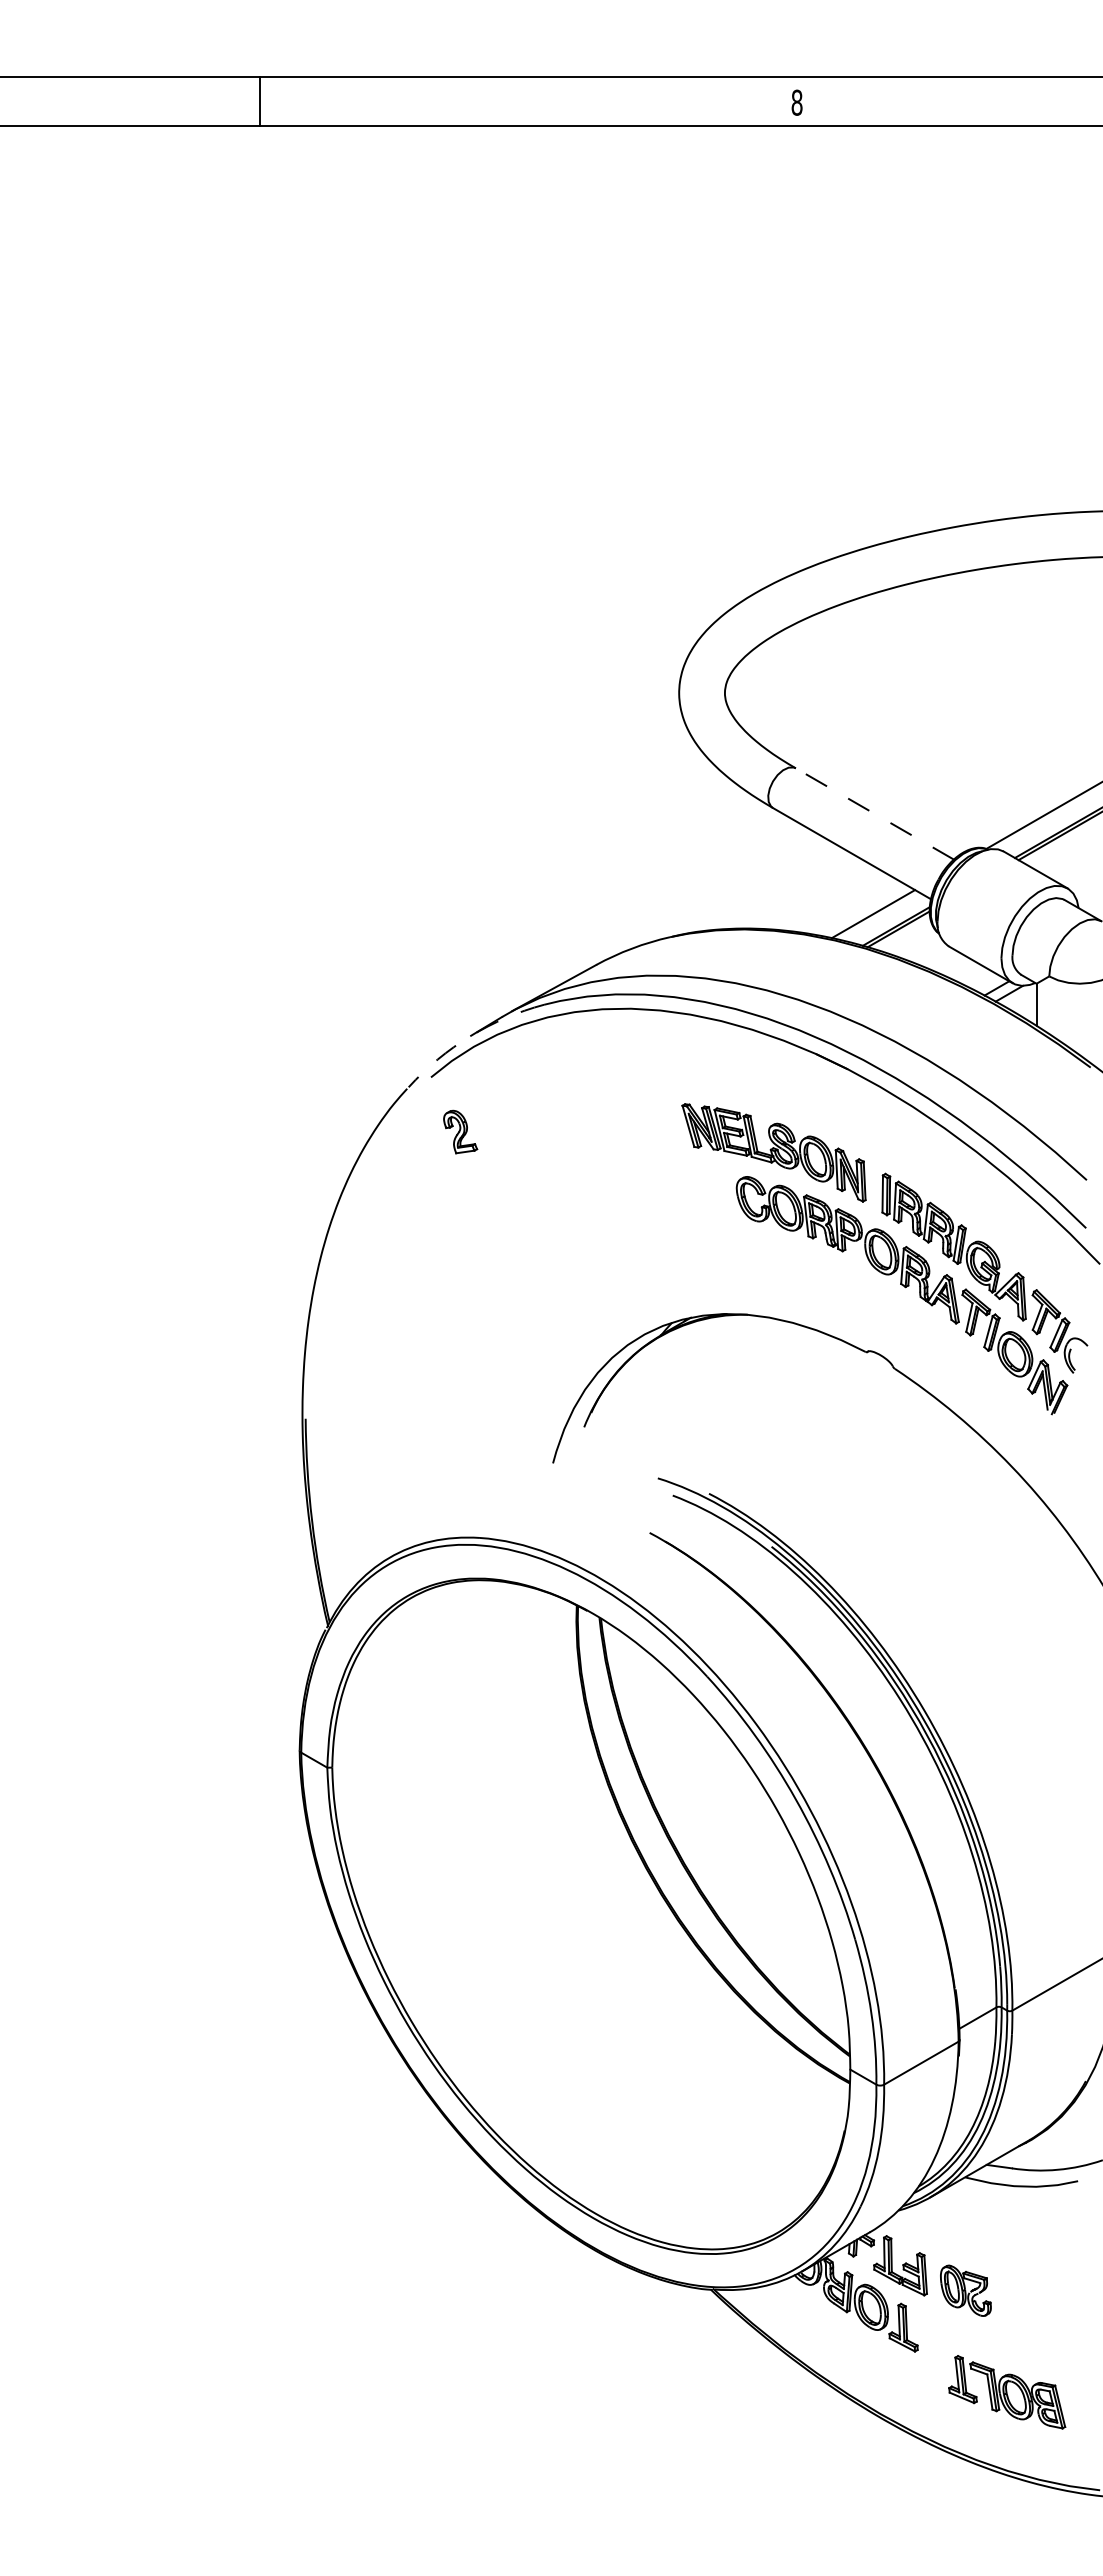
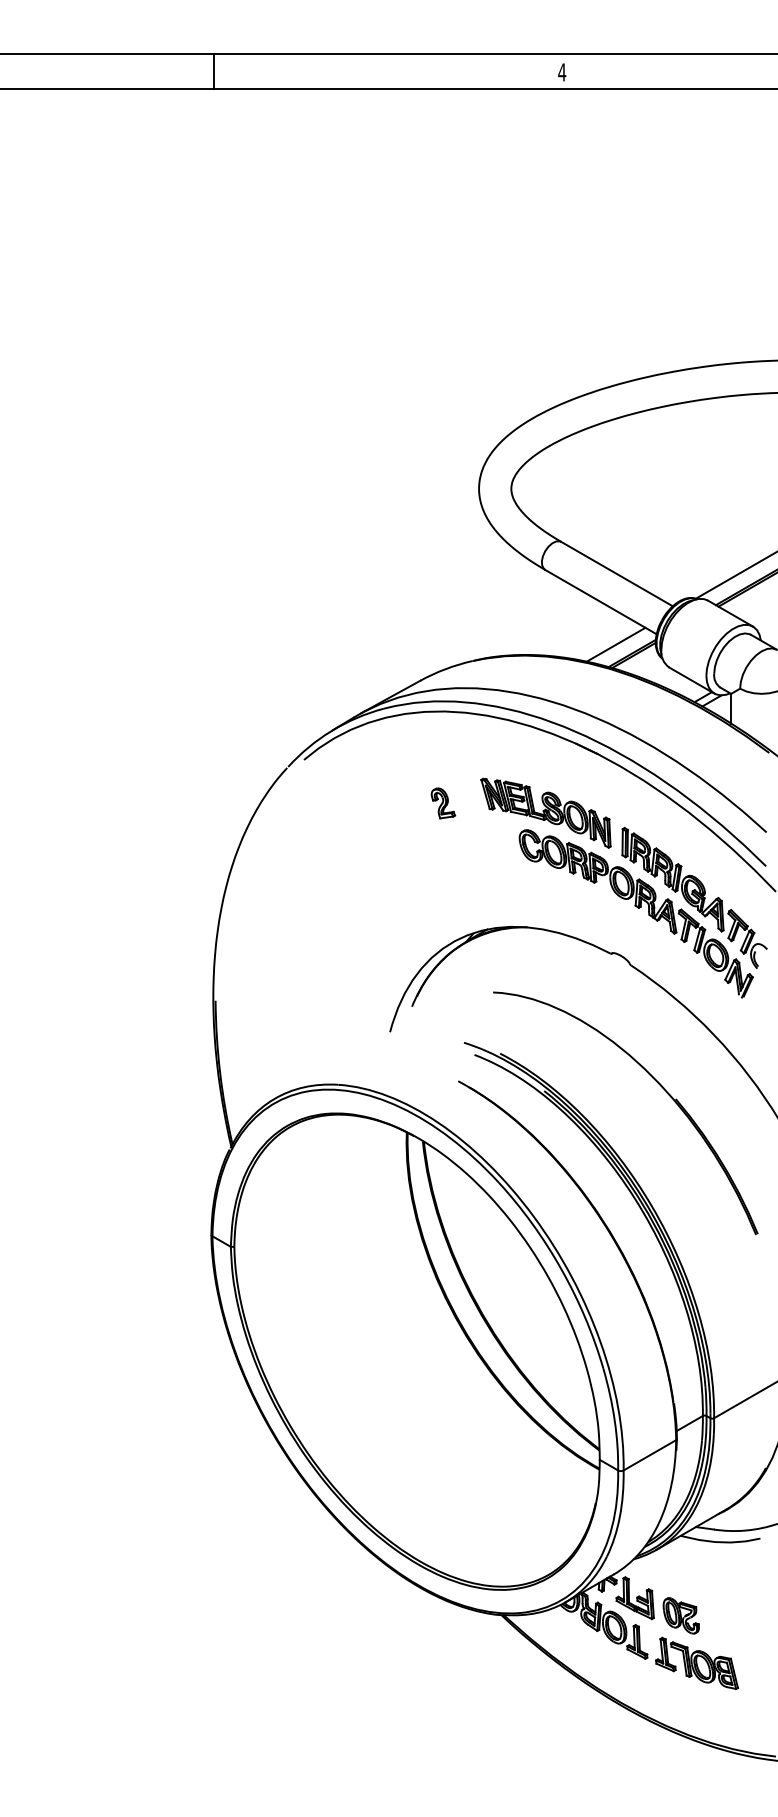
line: (260, 101) -> (214, 71), moved
text: (796, 102) -> (561, 72), 8 -> 4
line: (874, 813) -> (616, 573), dashed -> solid
arc: (470, 1036) -> (331, 731), dashed -> solid
part: (460, 1131) -> (443, 803), moved
part: (930, 1533) -> (656, 1081), added
part: (1007, 2392) -> (697, 1663), moved

